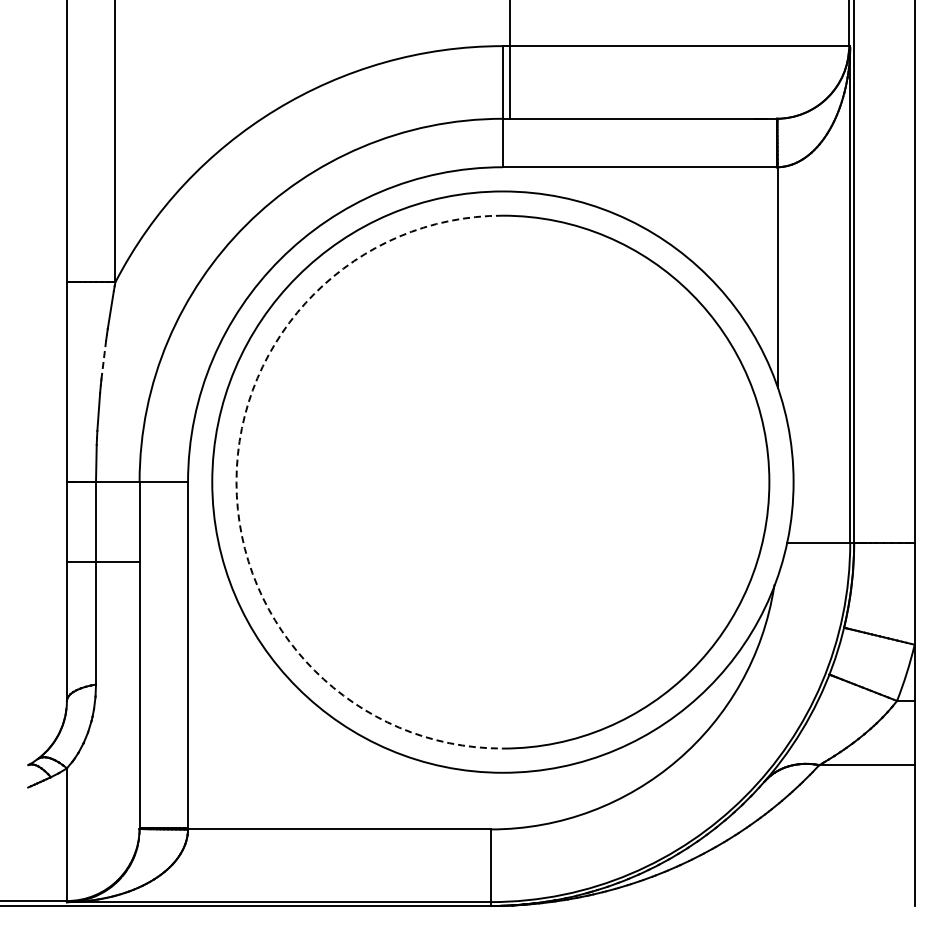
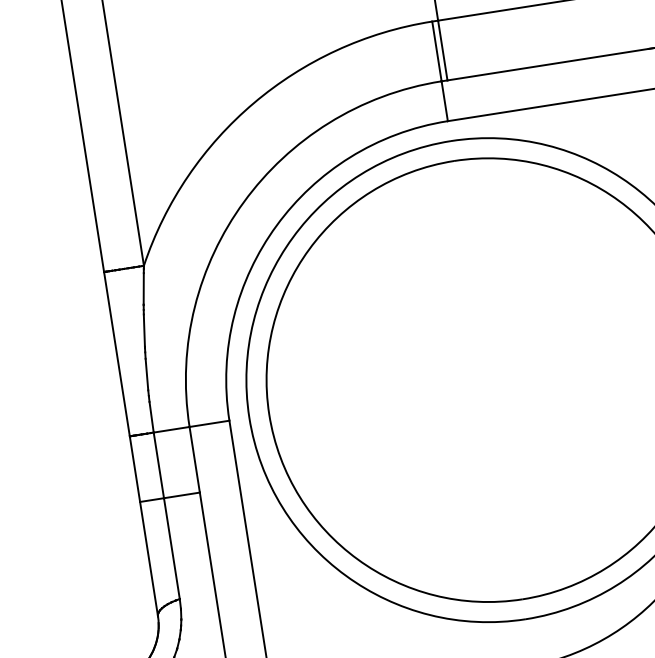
line: (103, 359) -> (144, 330), dashed -> solid
arc: (236, 482) -> (269, 414), dashed -> solid

